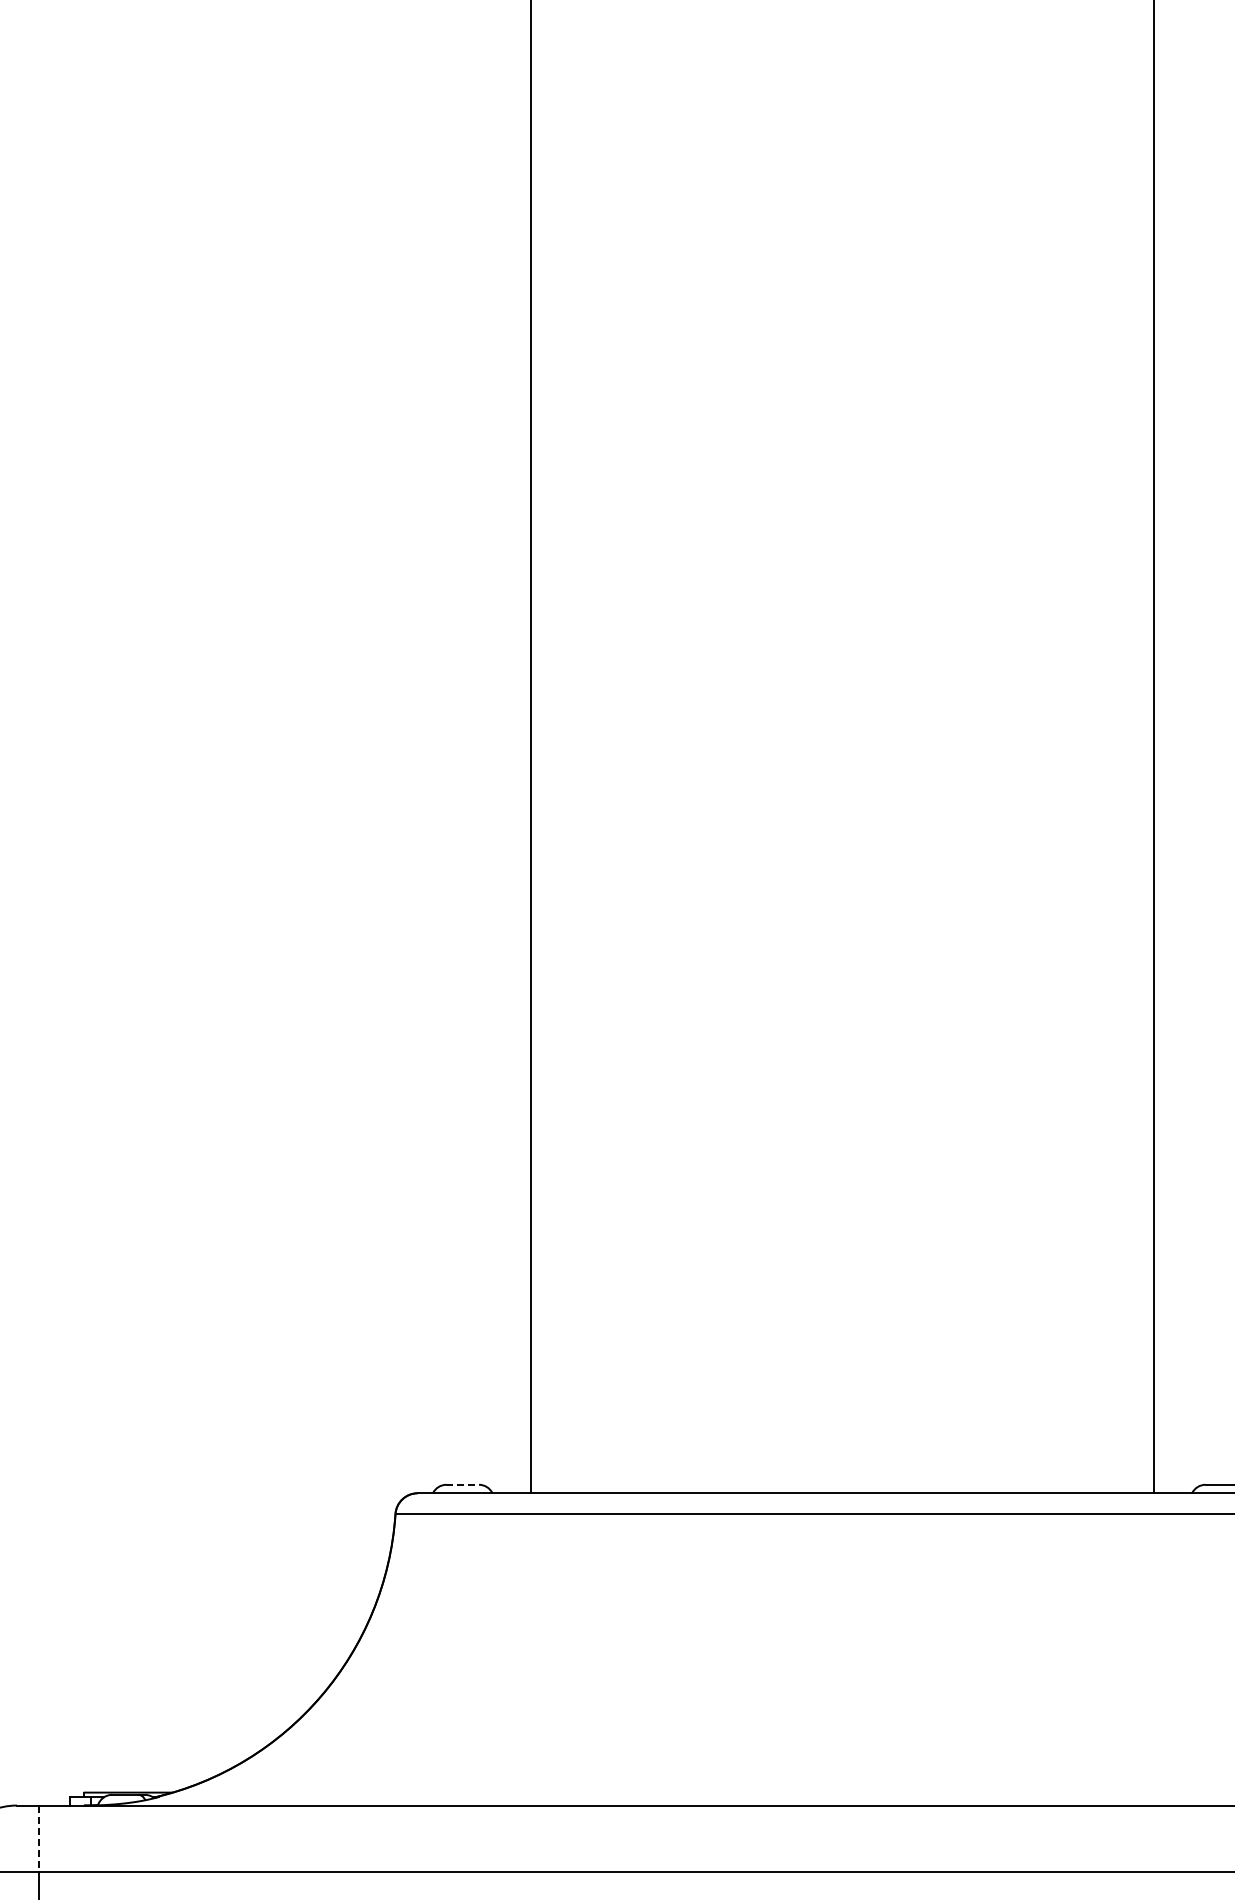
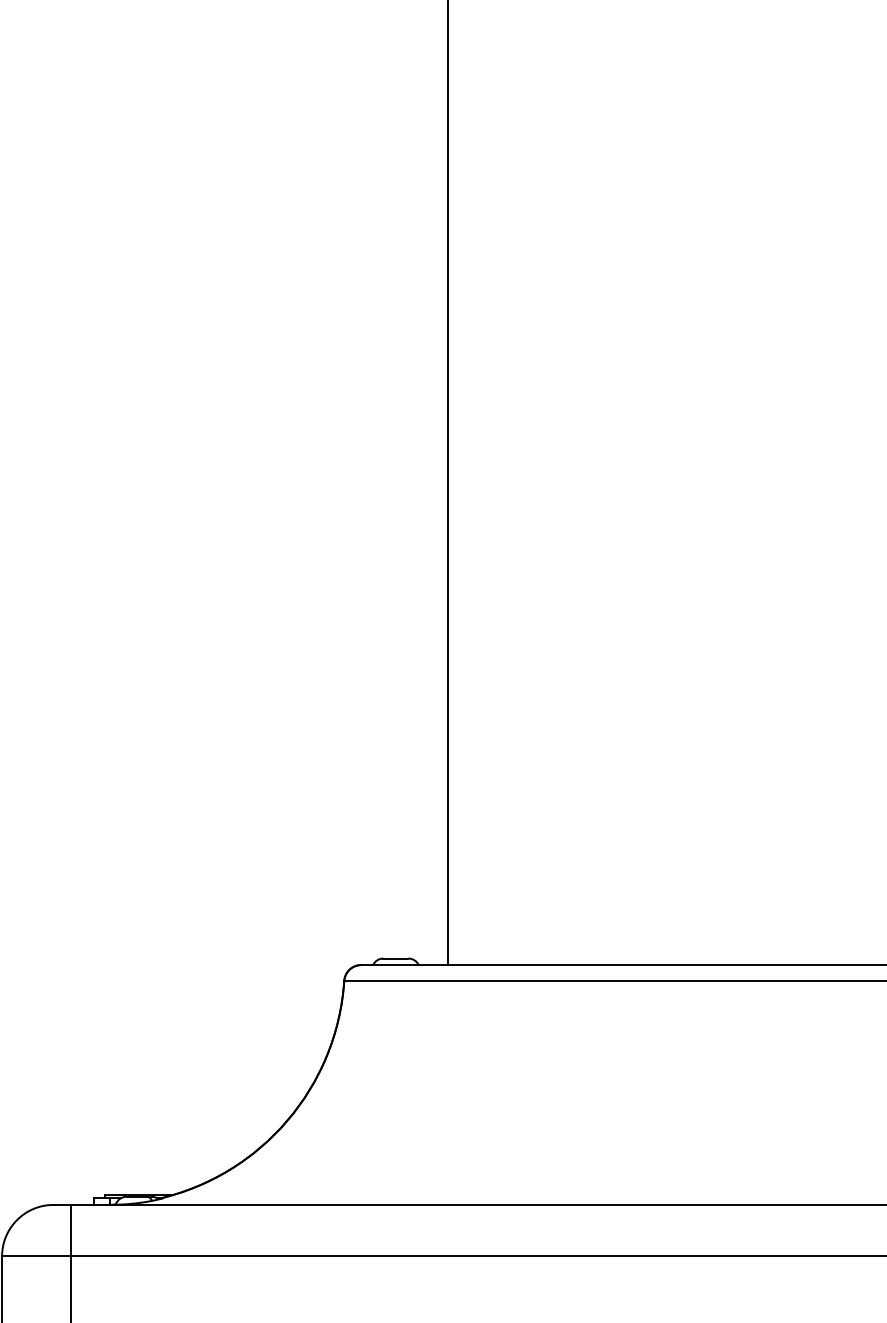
line: (463, 1484) -> (396, 958), dashed -> solid
line: (39, 1839) -> (70, 1231), dashed -> solid

